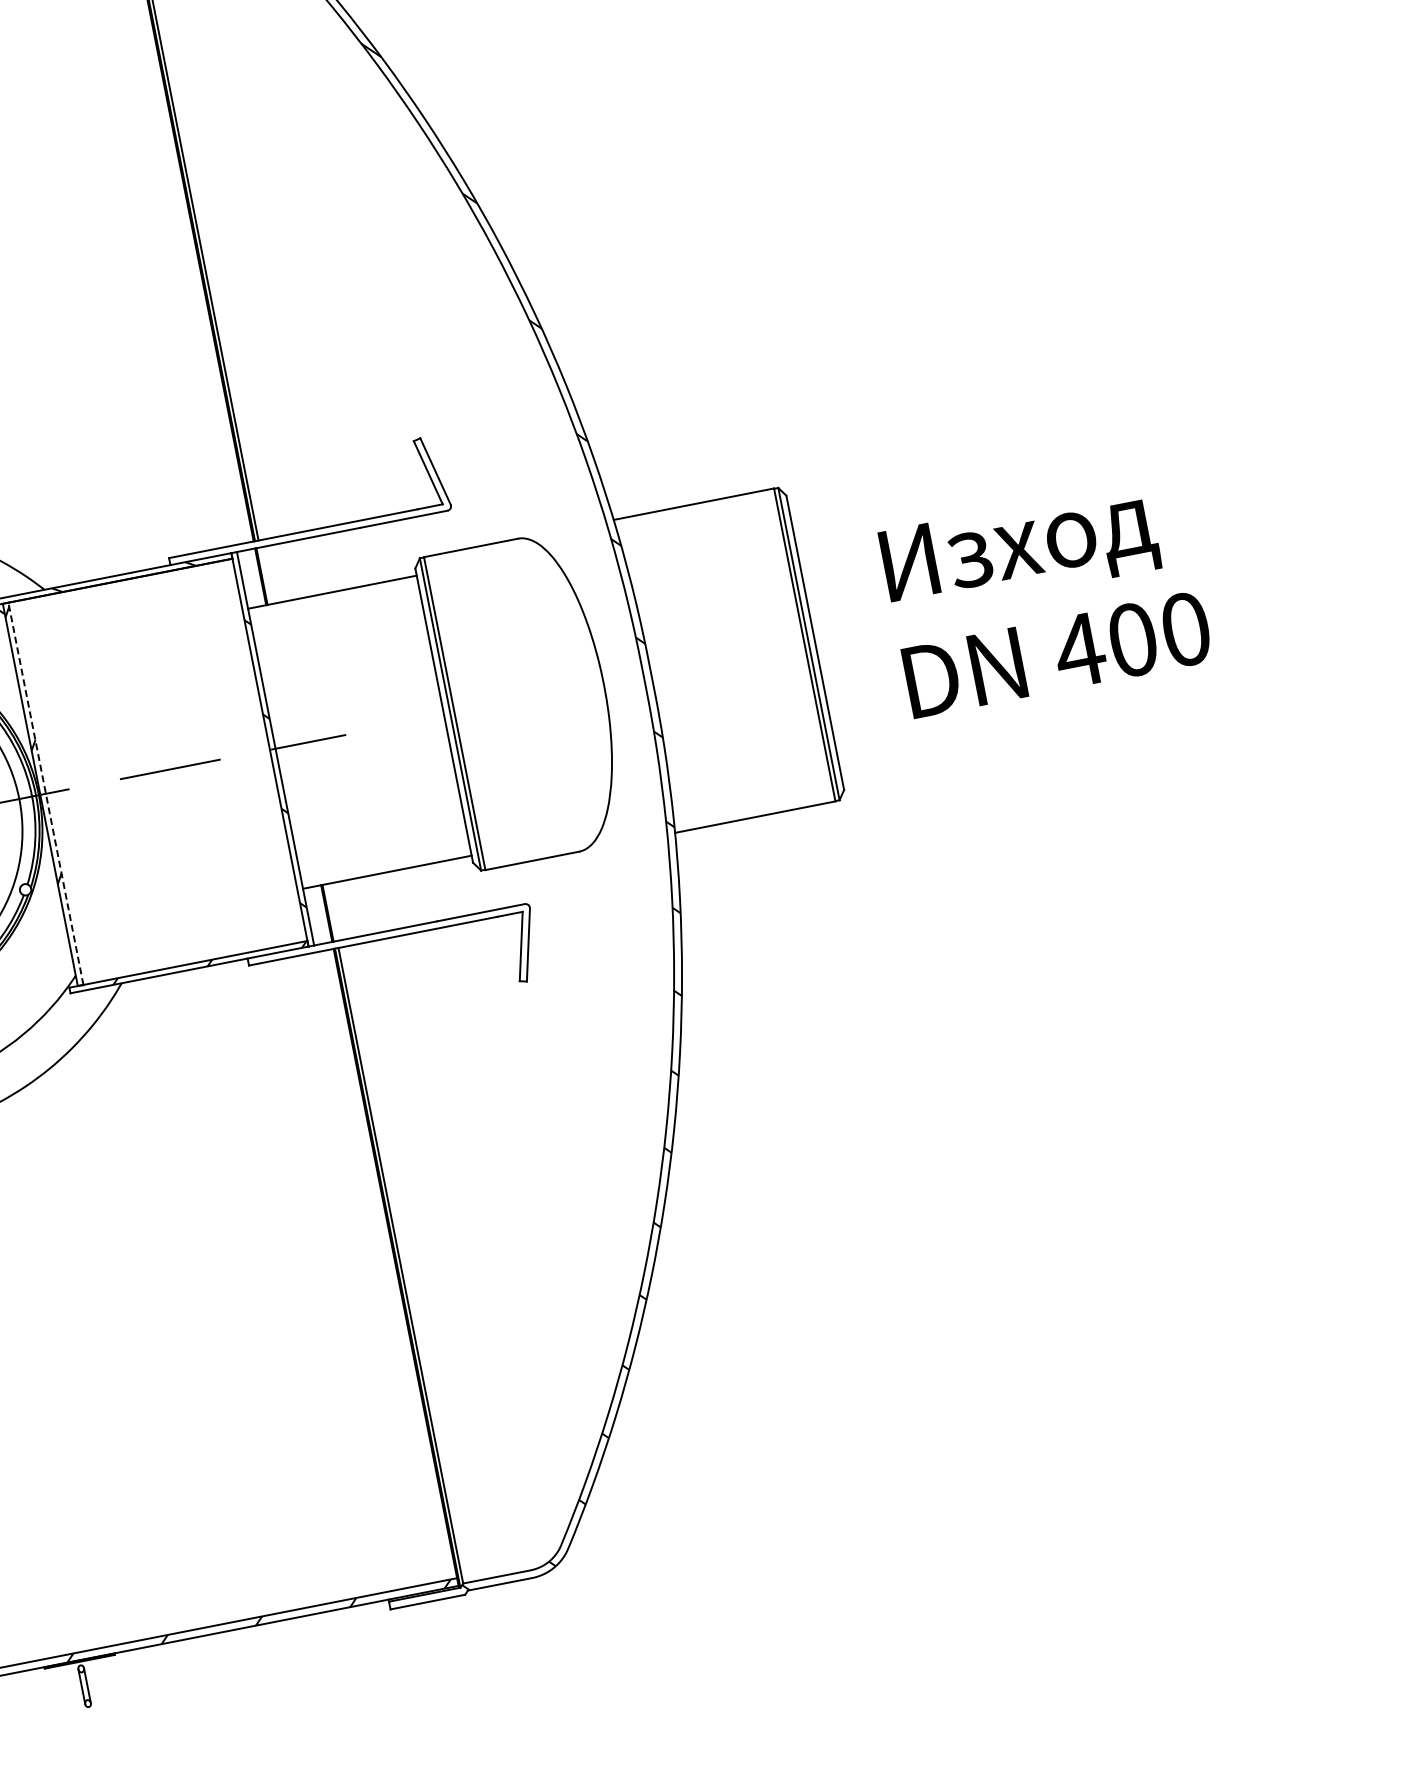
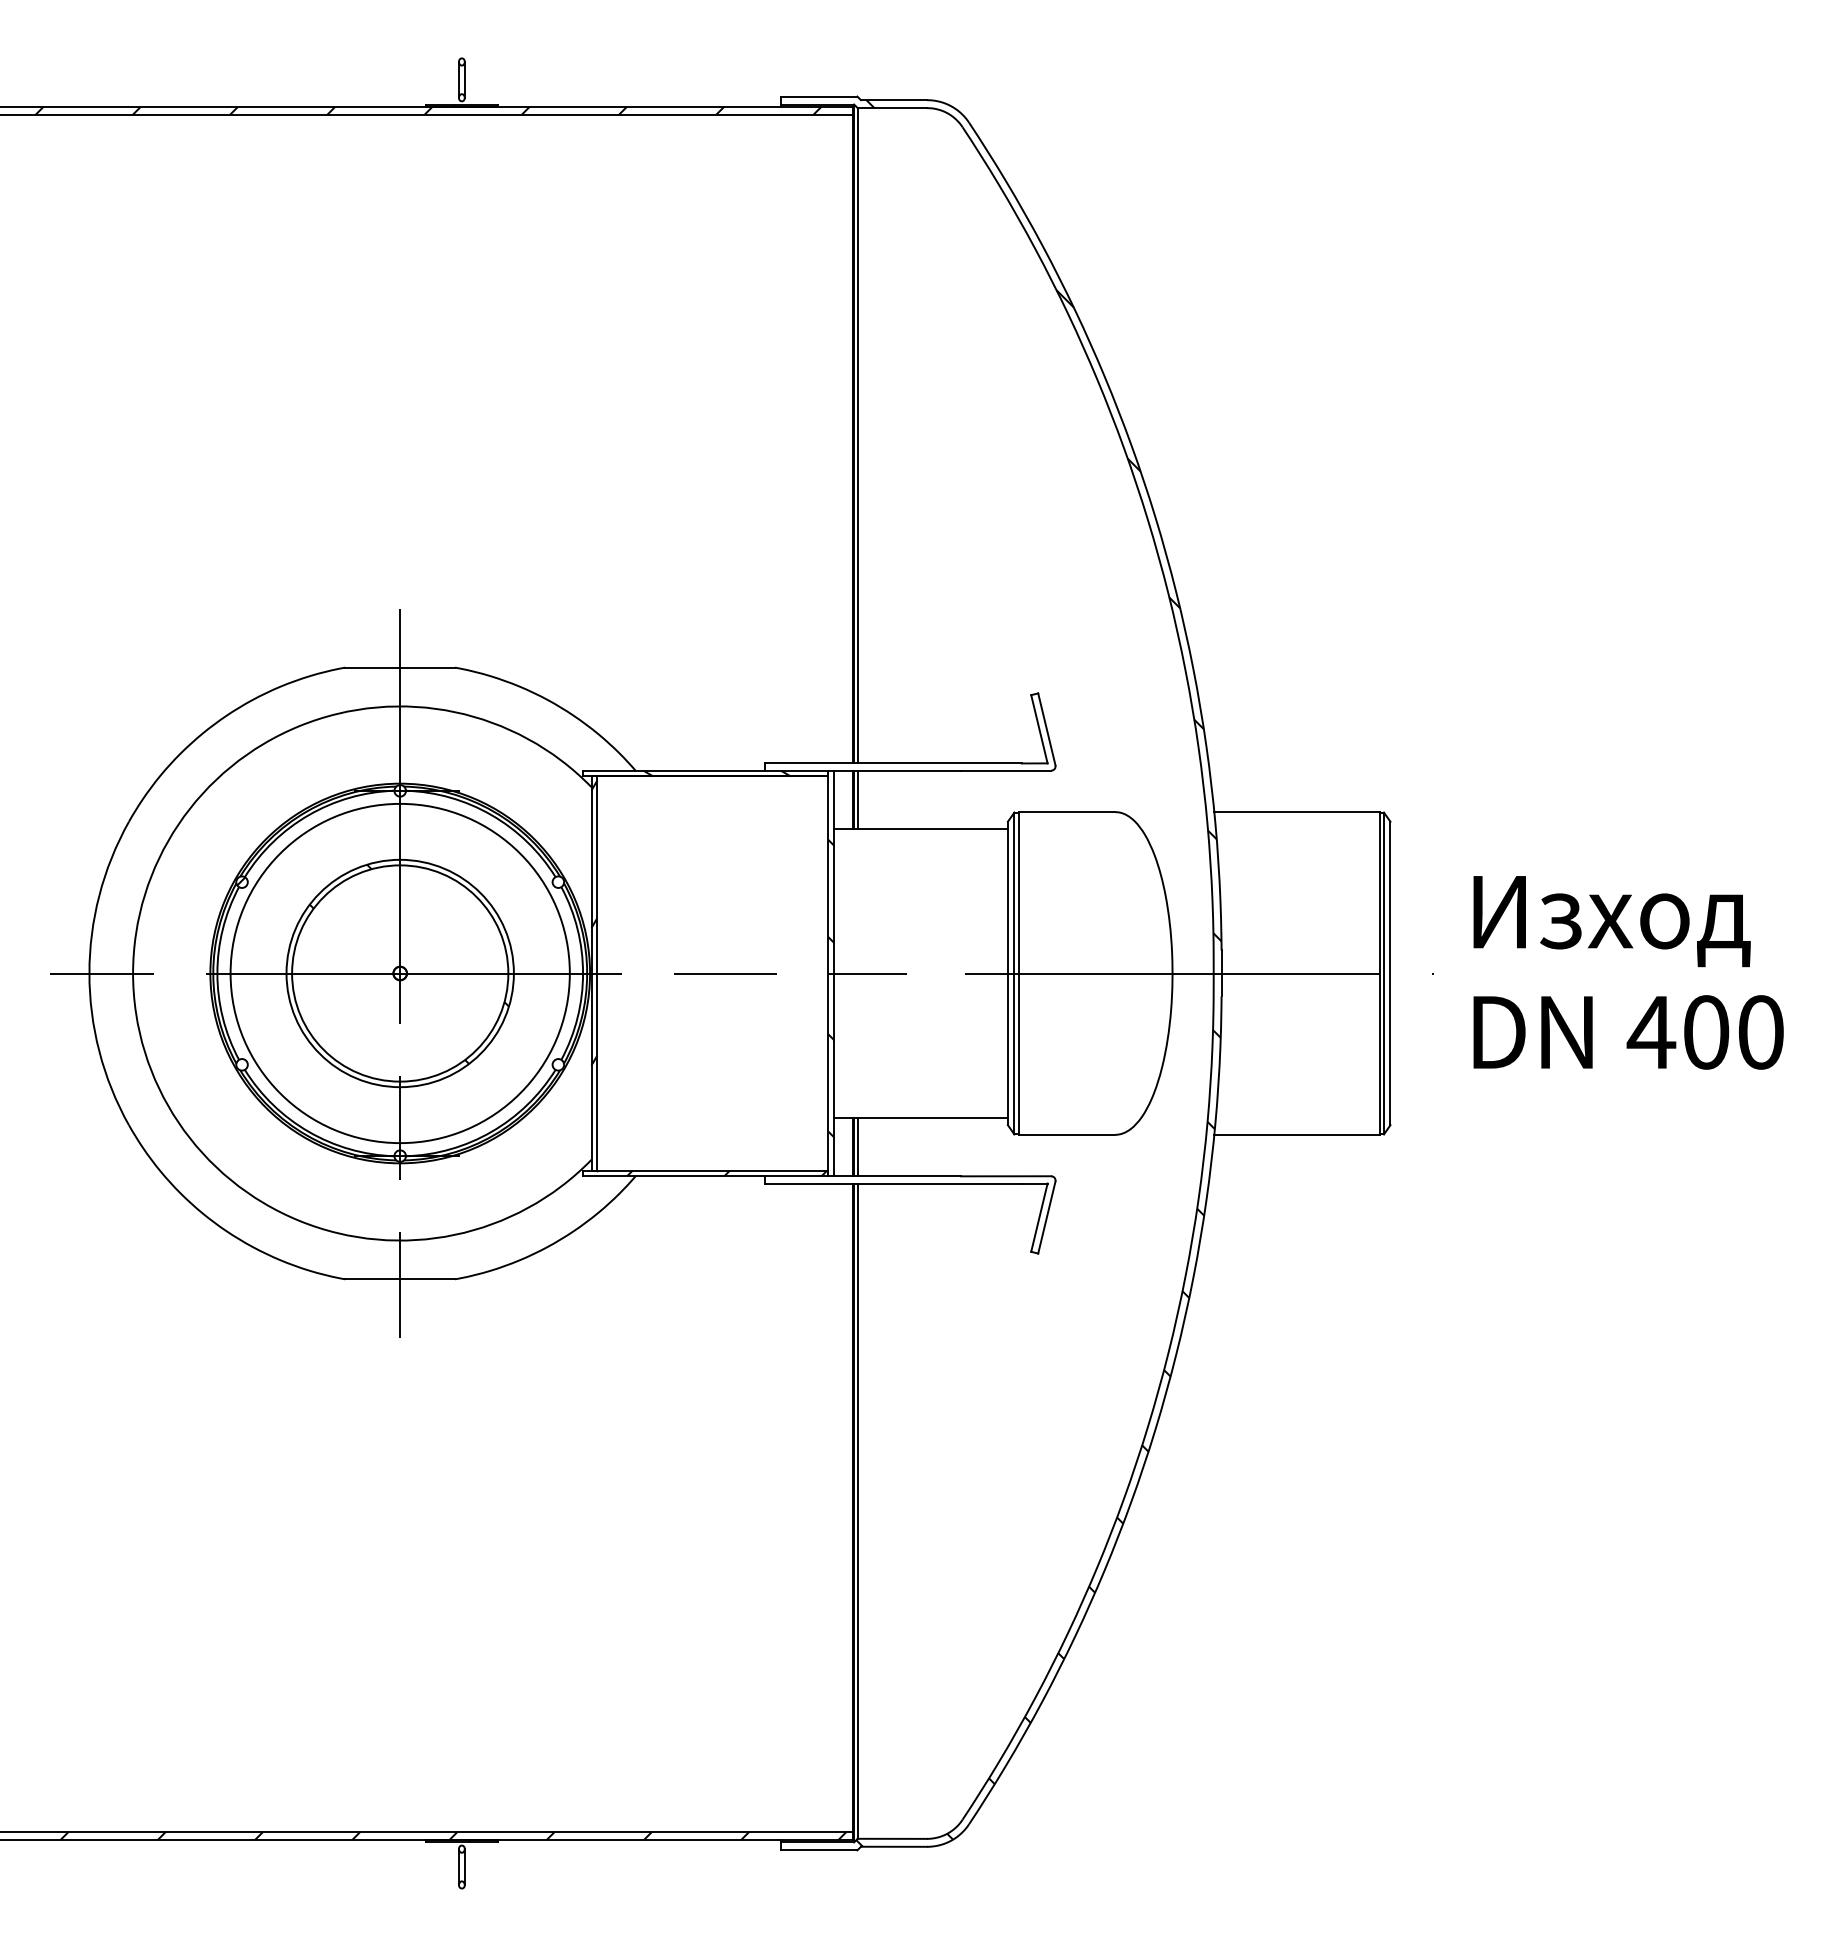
line: (265, 575) -> (857, 799), added
line: (629, 679) -> (1198, 973), added
line: (46, 793) -> (597, 973), dashed -> solid
line: (331, 912) -> (857, 1146), added

